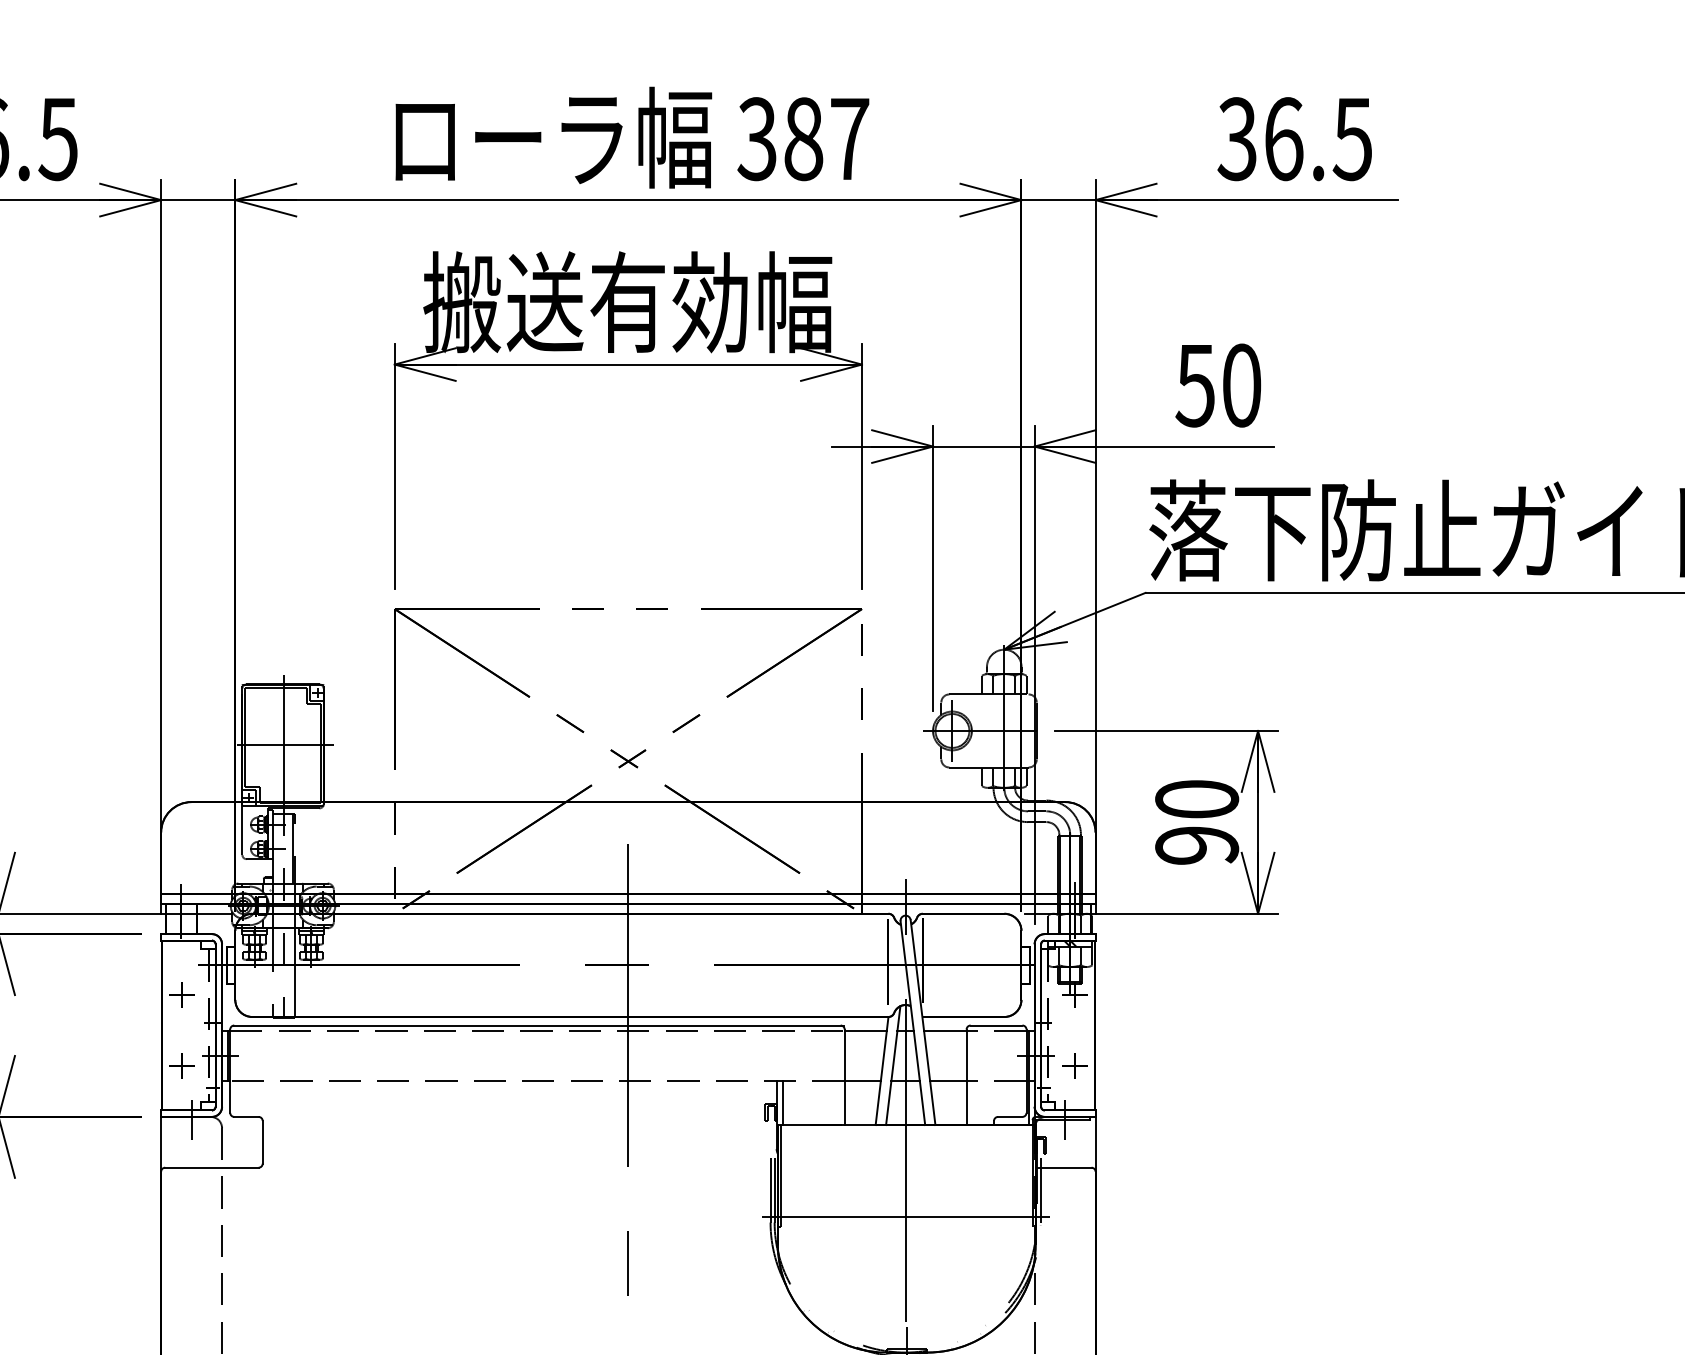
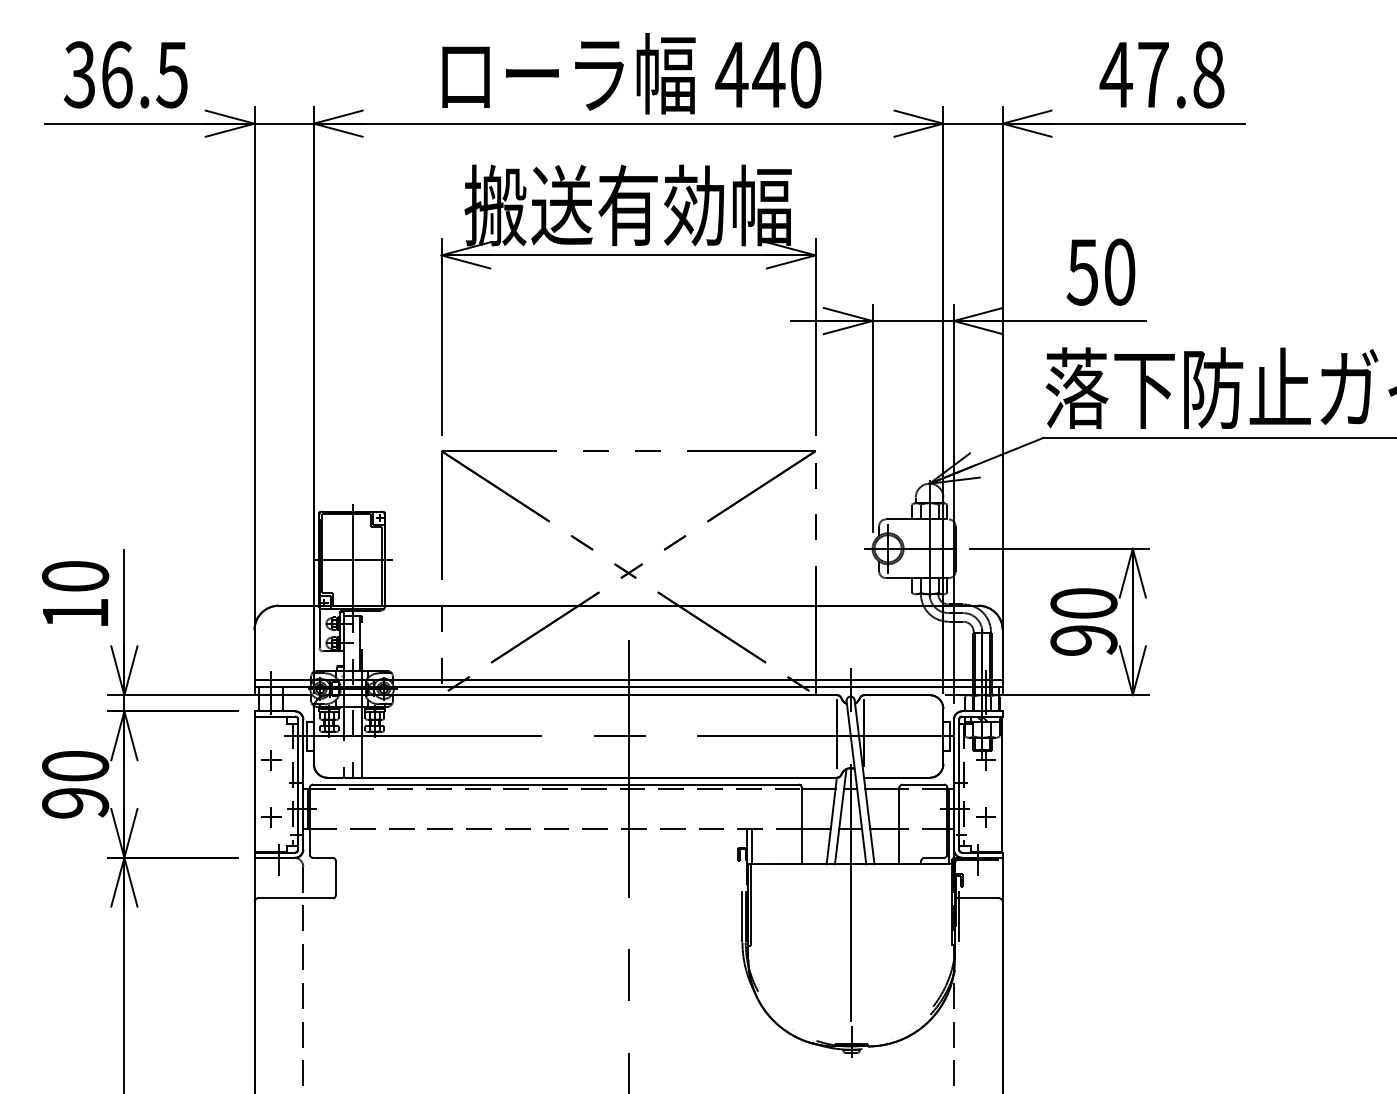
text: (803, 138) -> (768, 74), 387 -> 440
text: (1293, 138) -> (1161, 74), 36.5 -> 47.8
line: (905, 1217) -> (850, 938), removed

